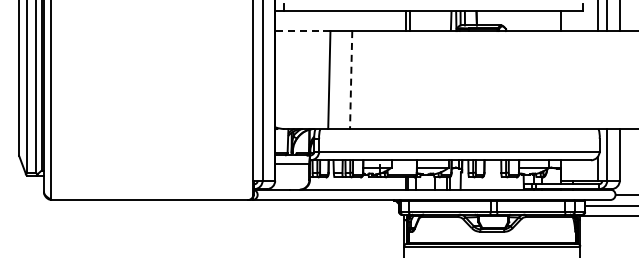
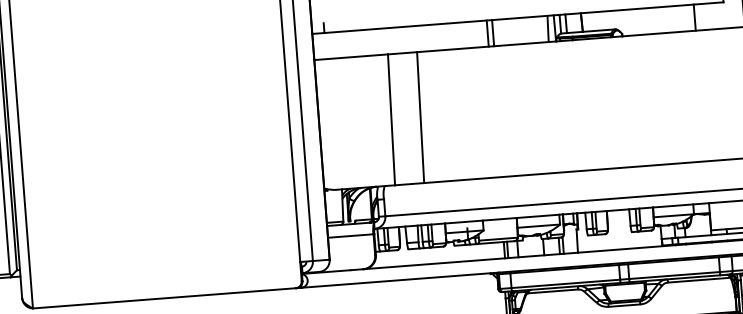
line: (302, 31) -> (350, 57), dashed -> solid
line: (351, 80) -> (421, 118), dashed -> solid

